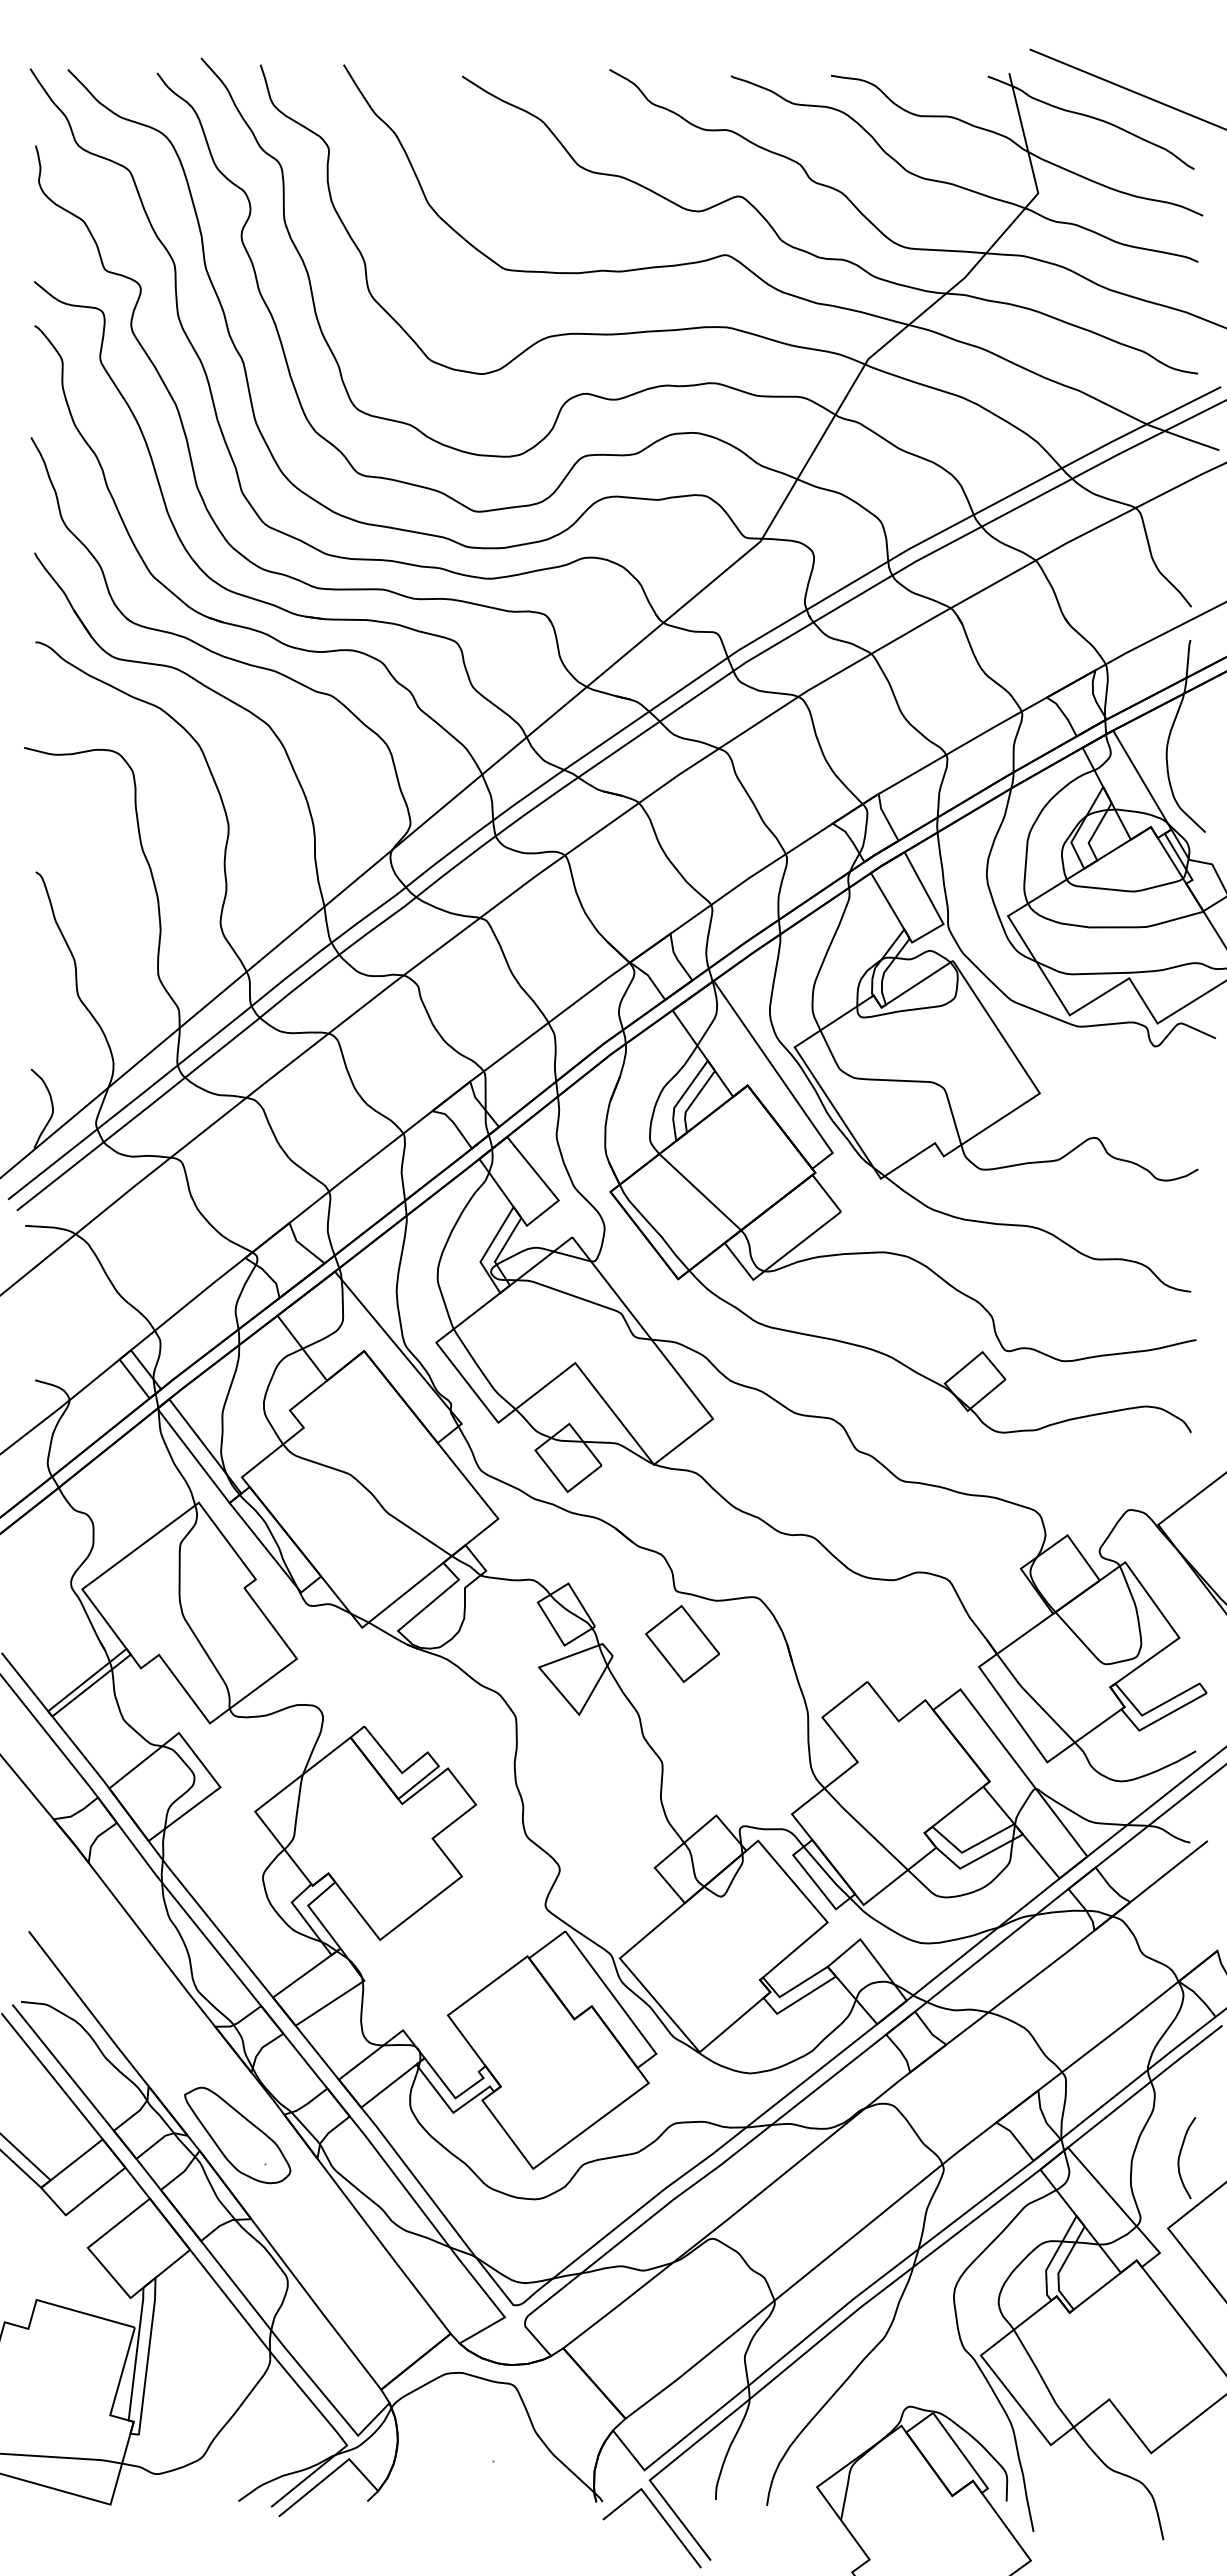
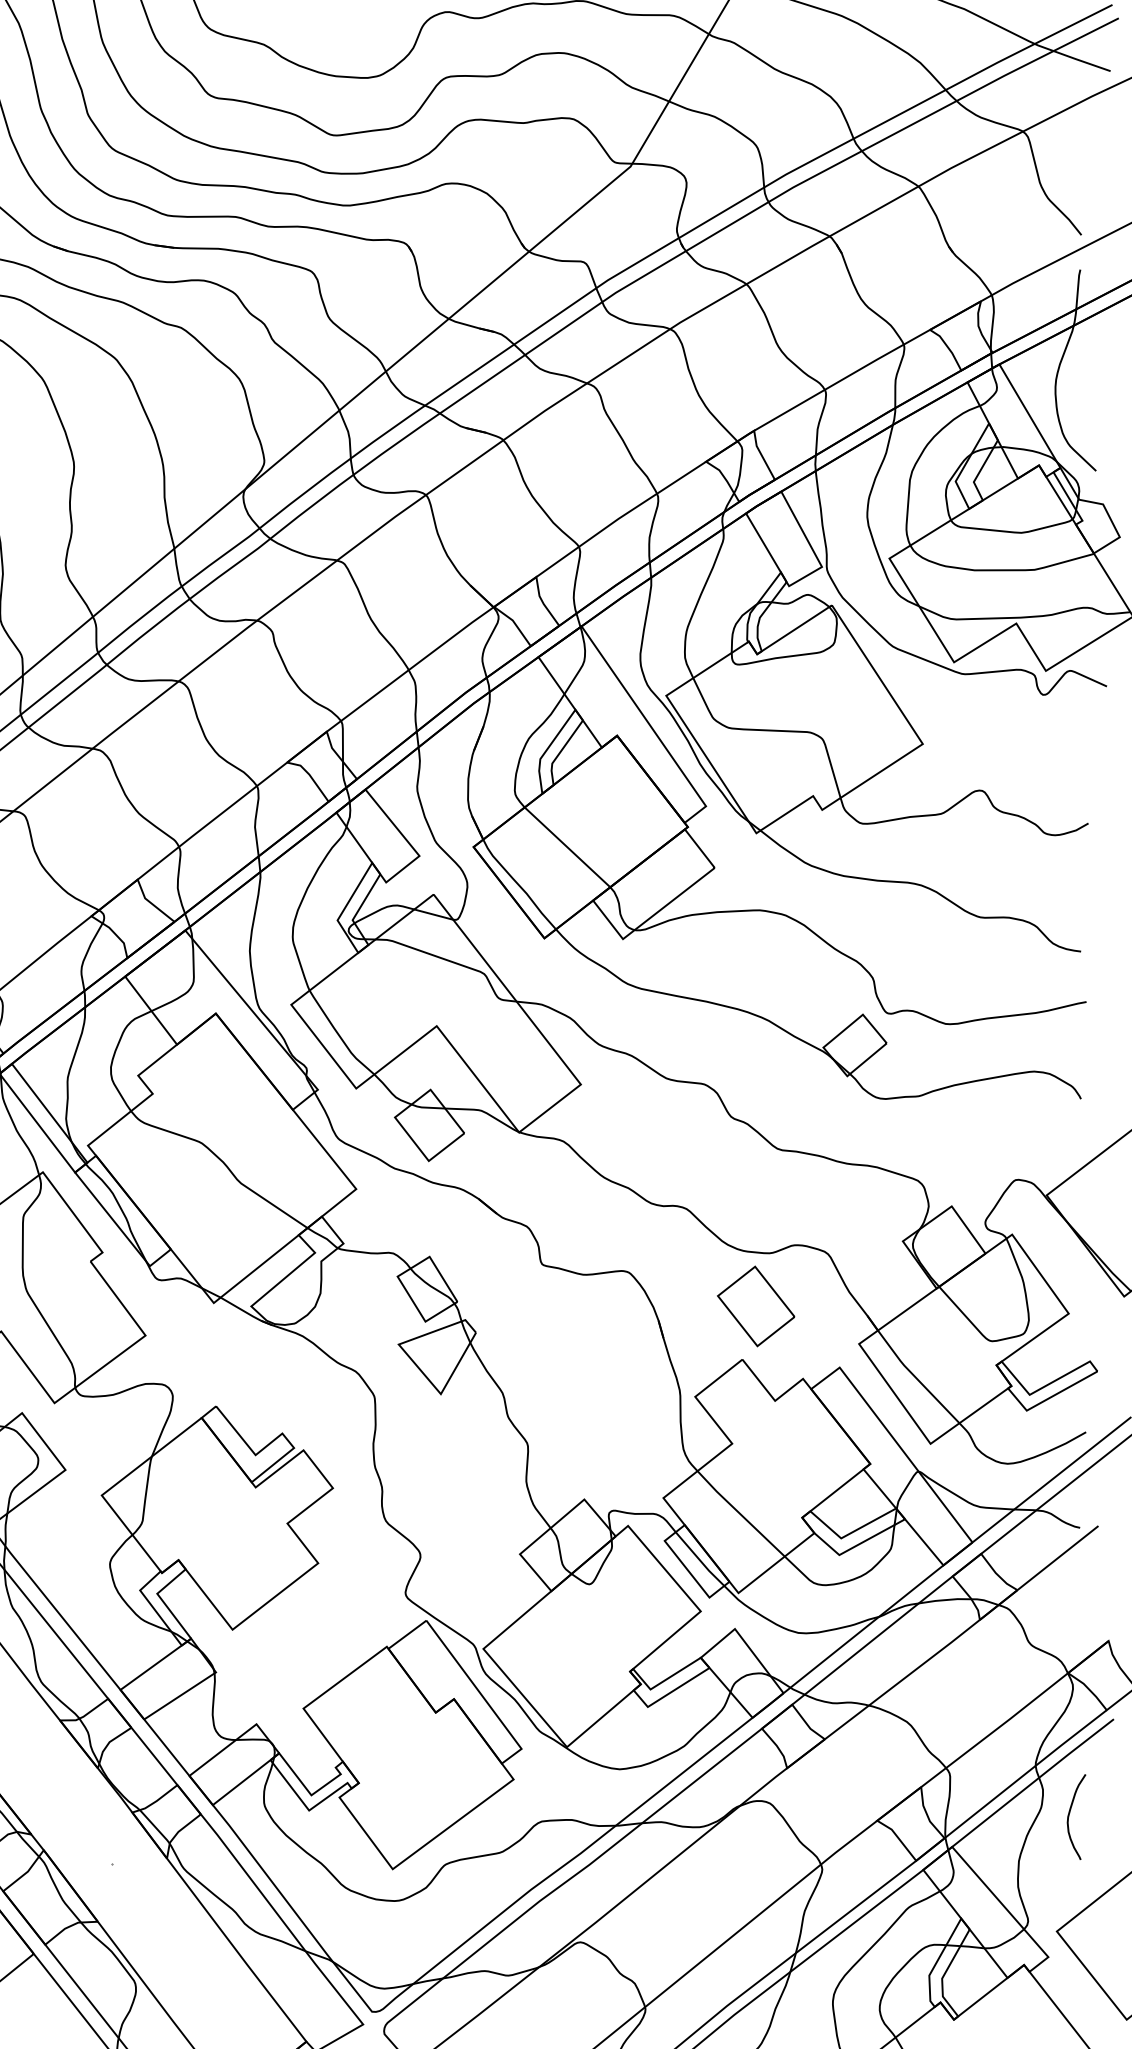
part: (682, 1644) -> (756, 1306), moved
part: (237, 2135) -> (83, 1834), removed
curve: (1180, 2156) -> (1069, 1815), moved

